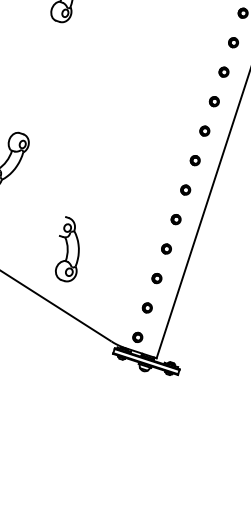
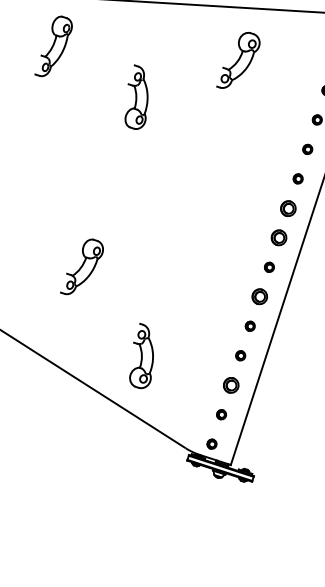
part: (214, 100) -> (288, 207), size x1.6
part: (204, 130) -> (278, 237), size x1.6
part: (185, 189) -> (259, 296), size x1.6
part: (156, 277) -> (230, 384), size x1.6

